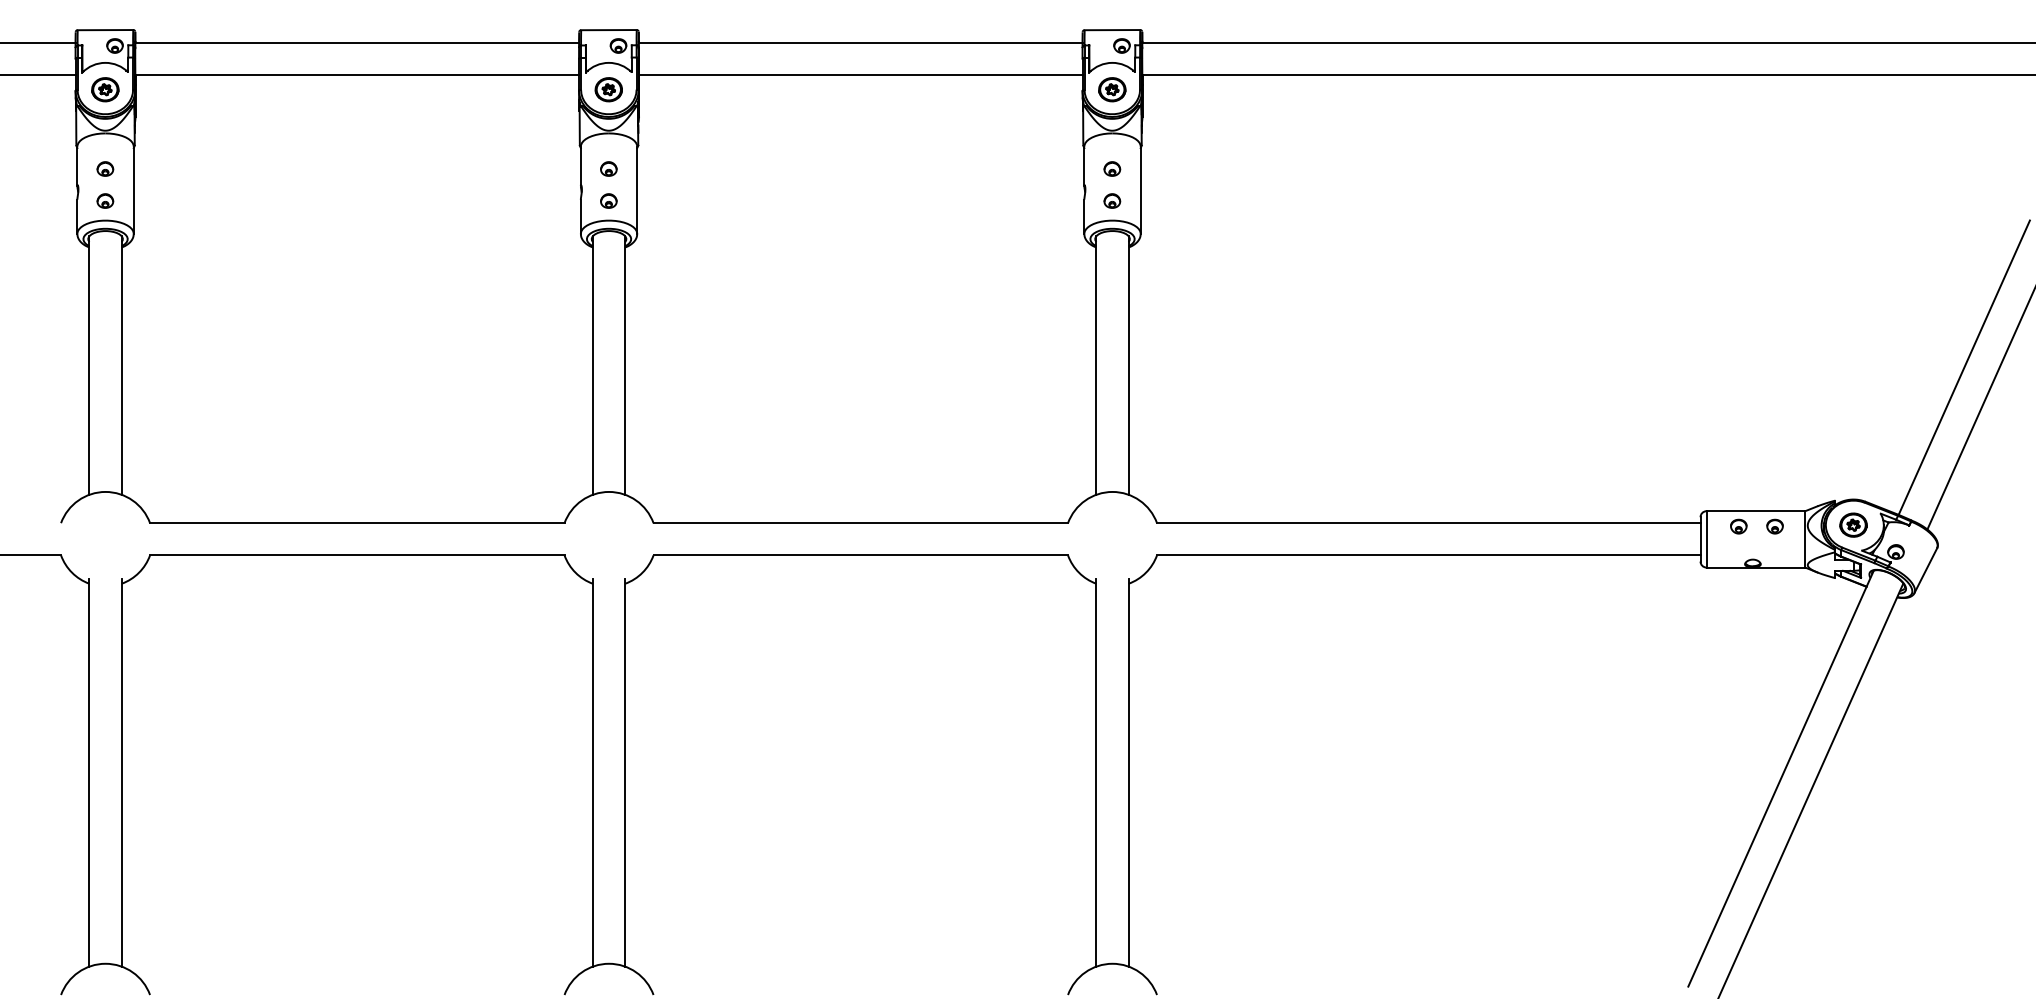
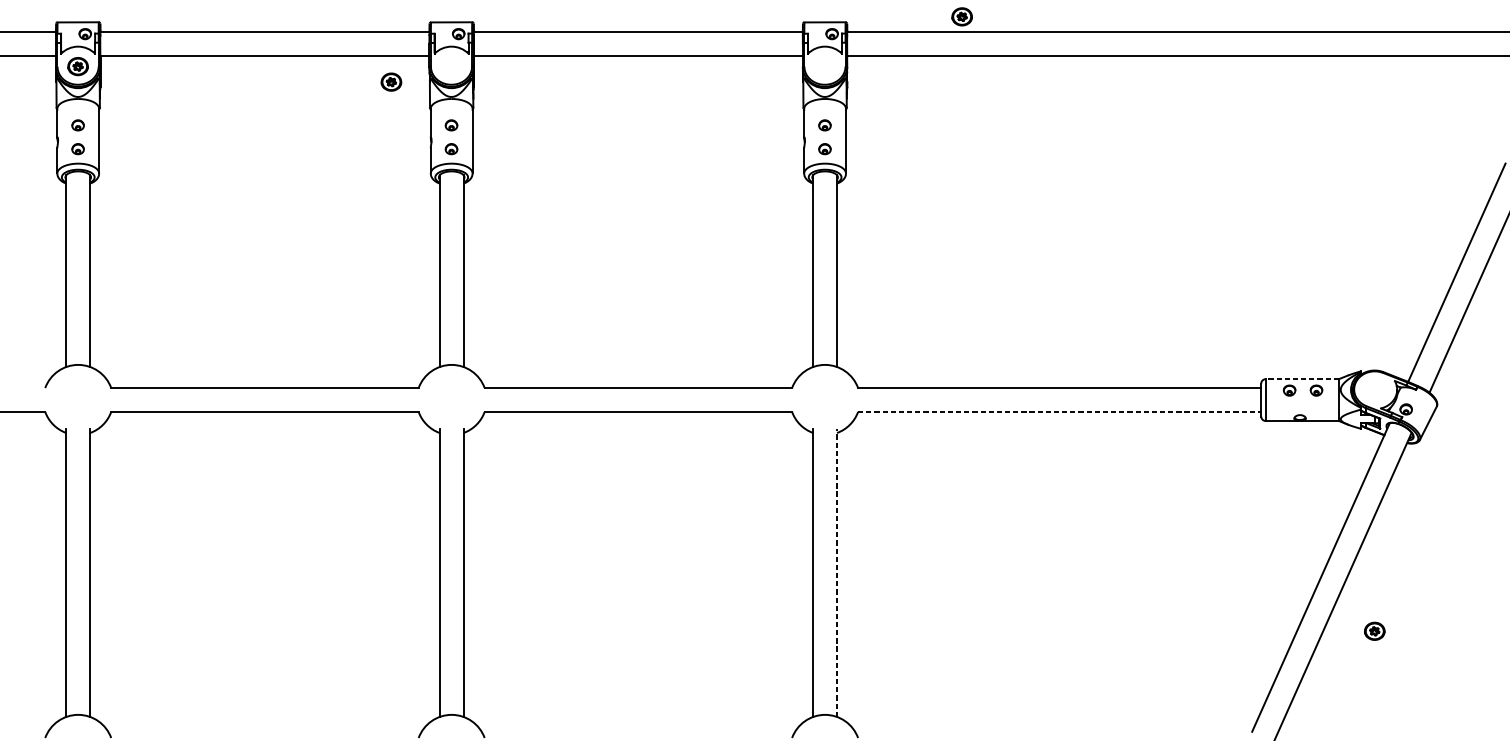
part: (608, 89) -> (391, 81), moved
part: (1112, 89) -> (962, 16), moved
line: (1755, 511) -> (1302, 379), solid -> dashed
part: (1853, 524) -> (1374, 630), moved
line: (1428, 555) -> (1059, 412), solid -> dashed
line: (1128, 772) -> (836, 572), solid -> dashed

